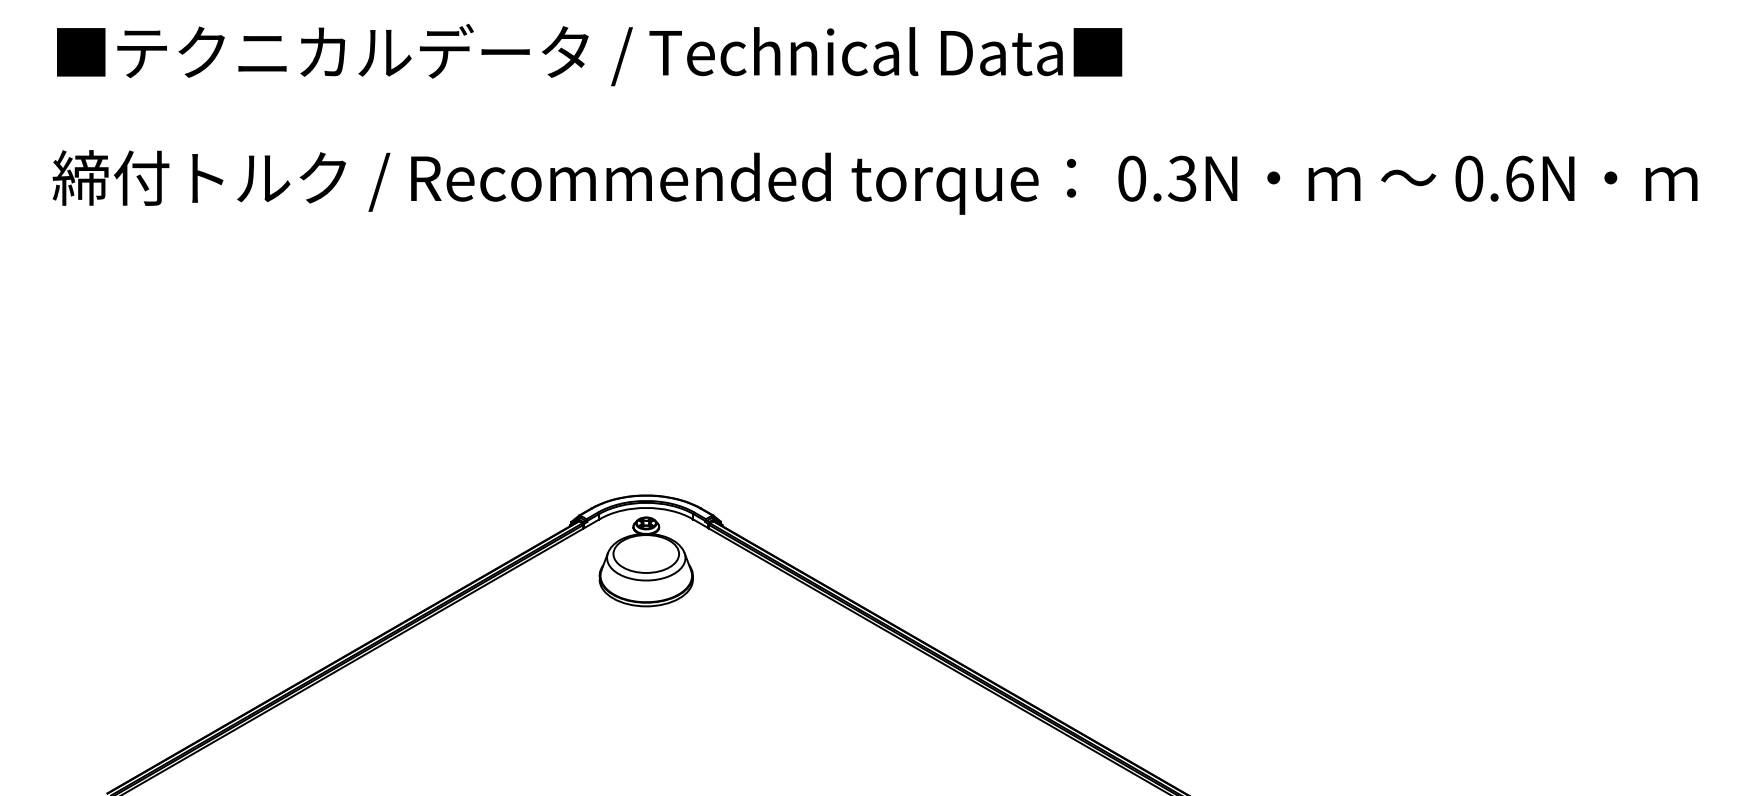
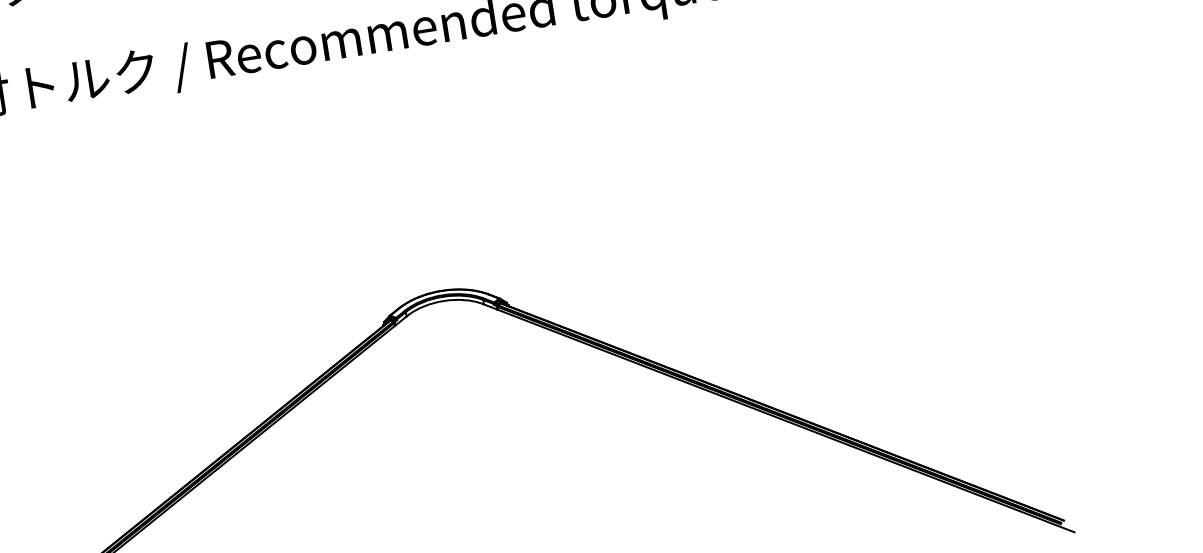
part: (645, 561) -> (450, 345), removed

